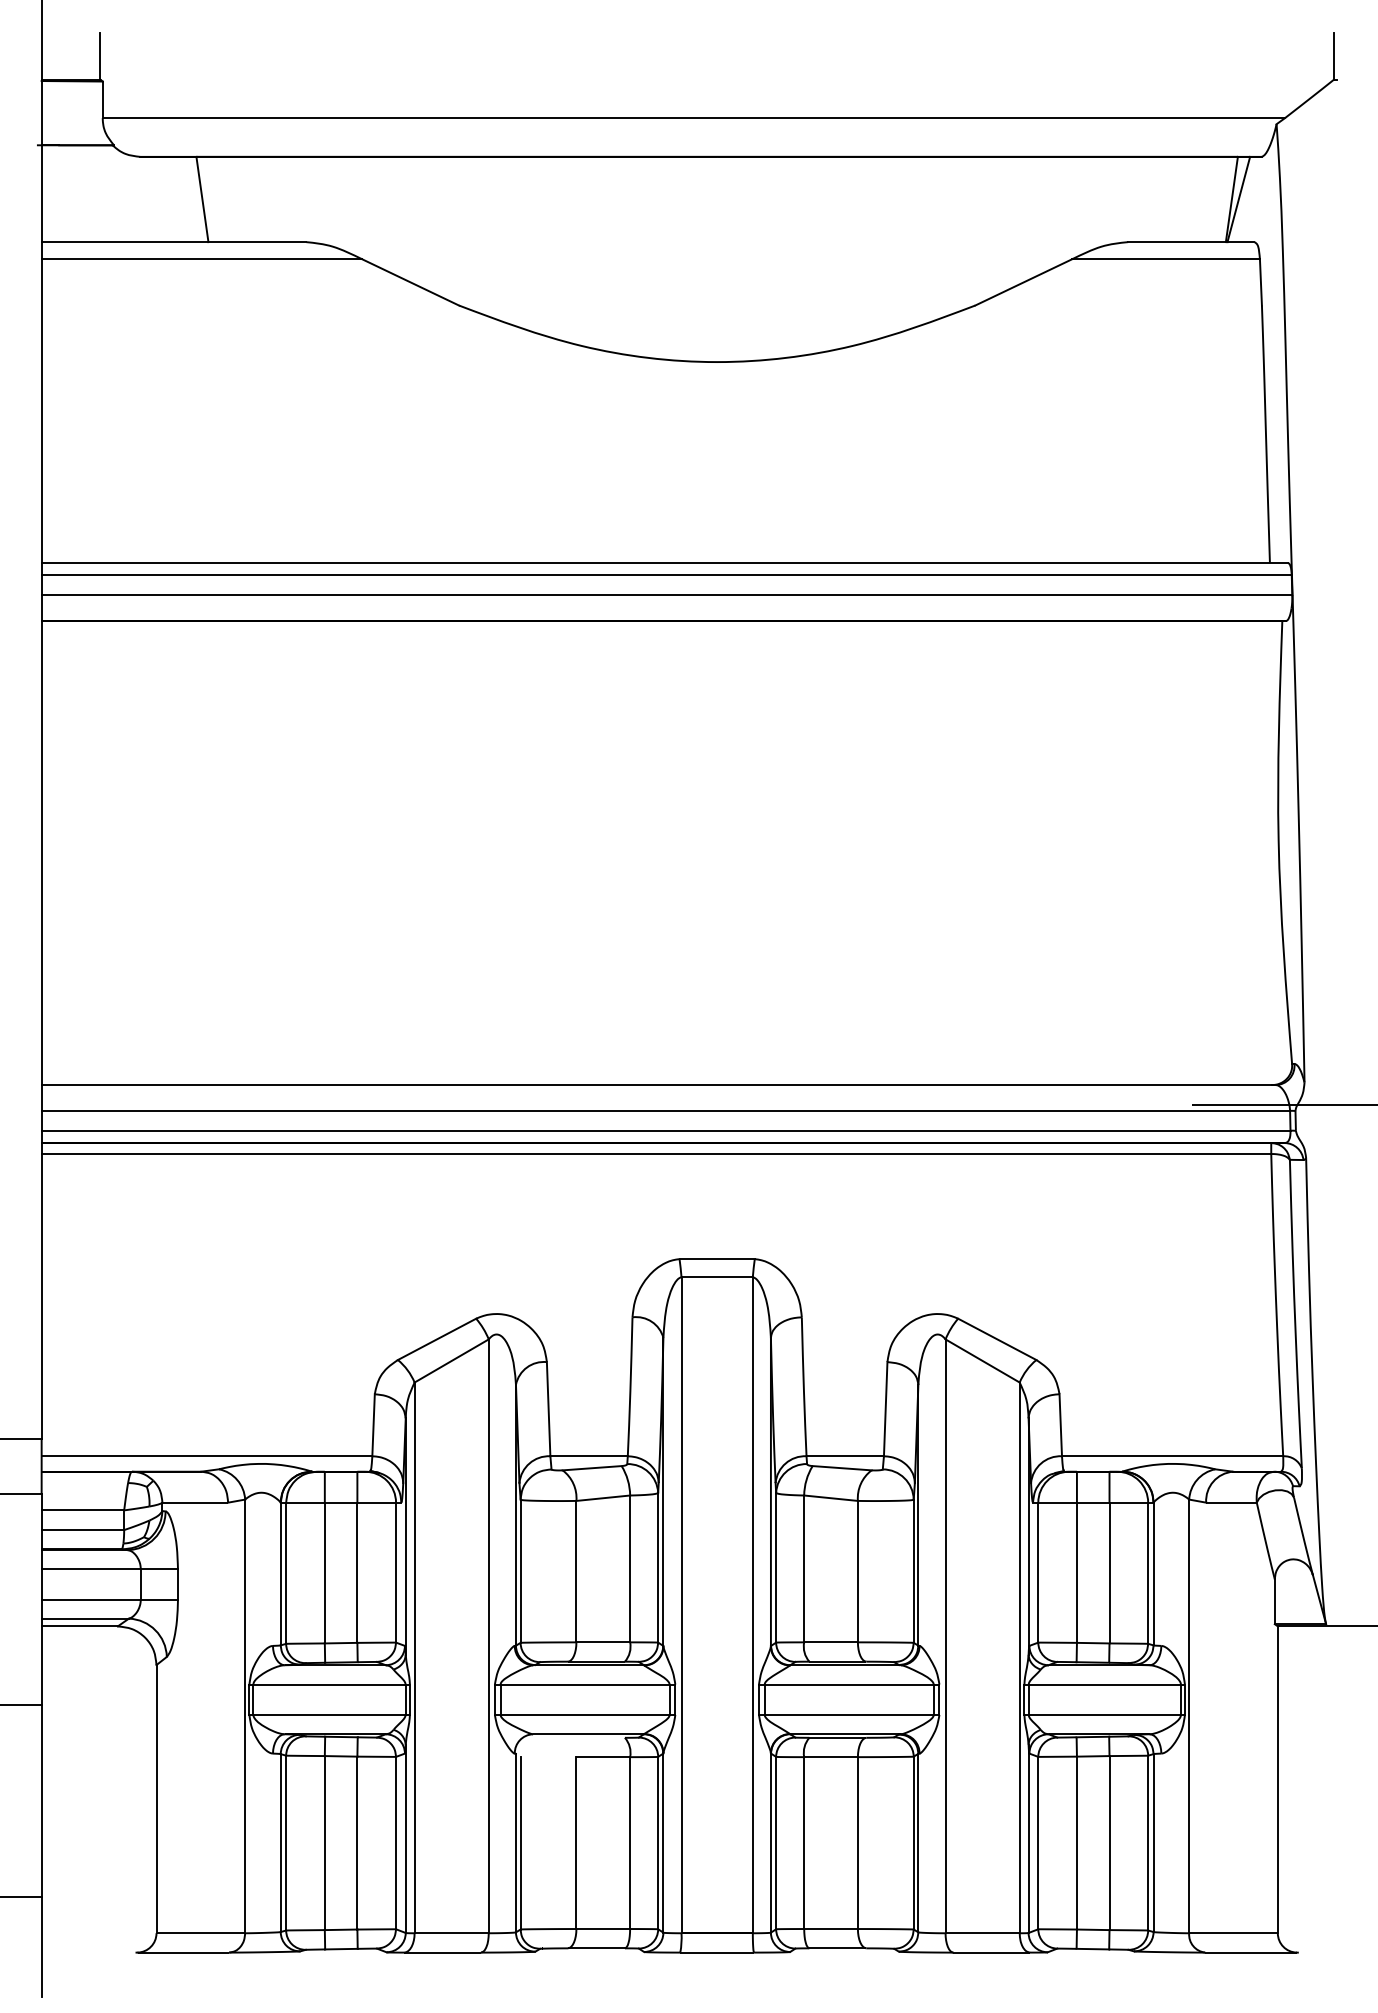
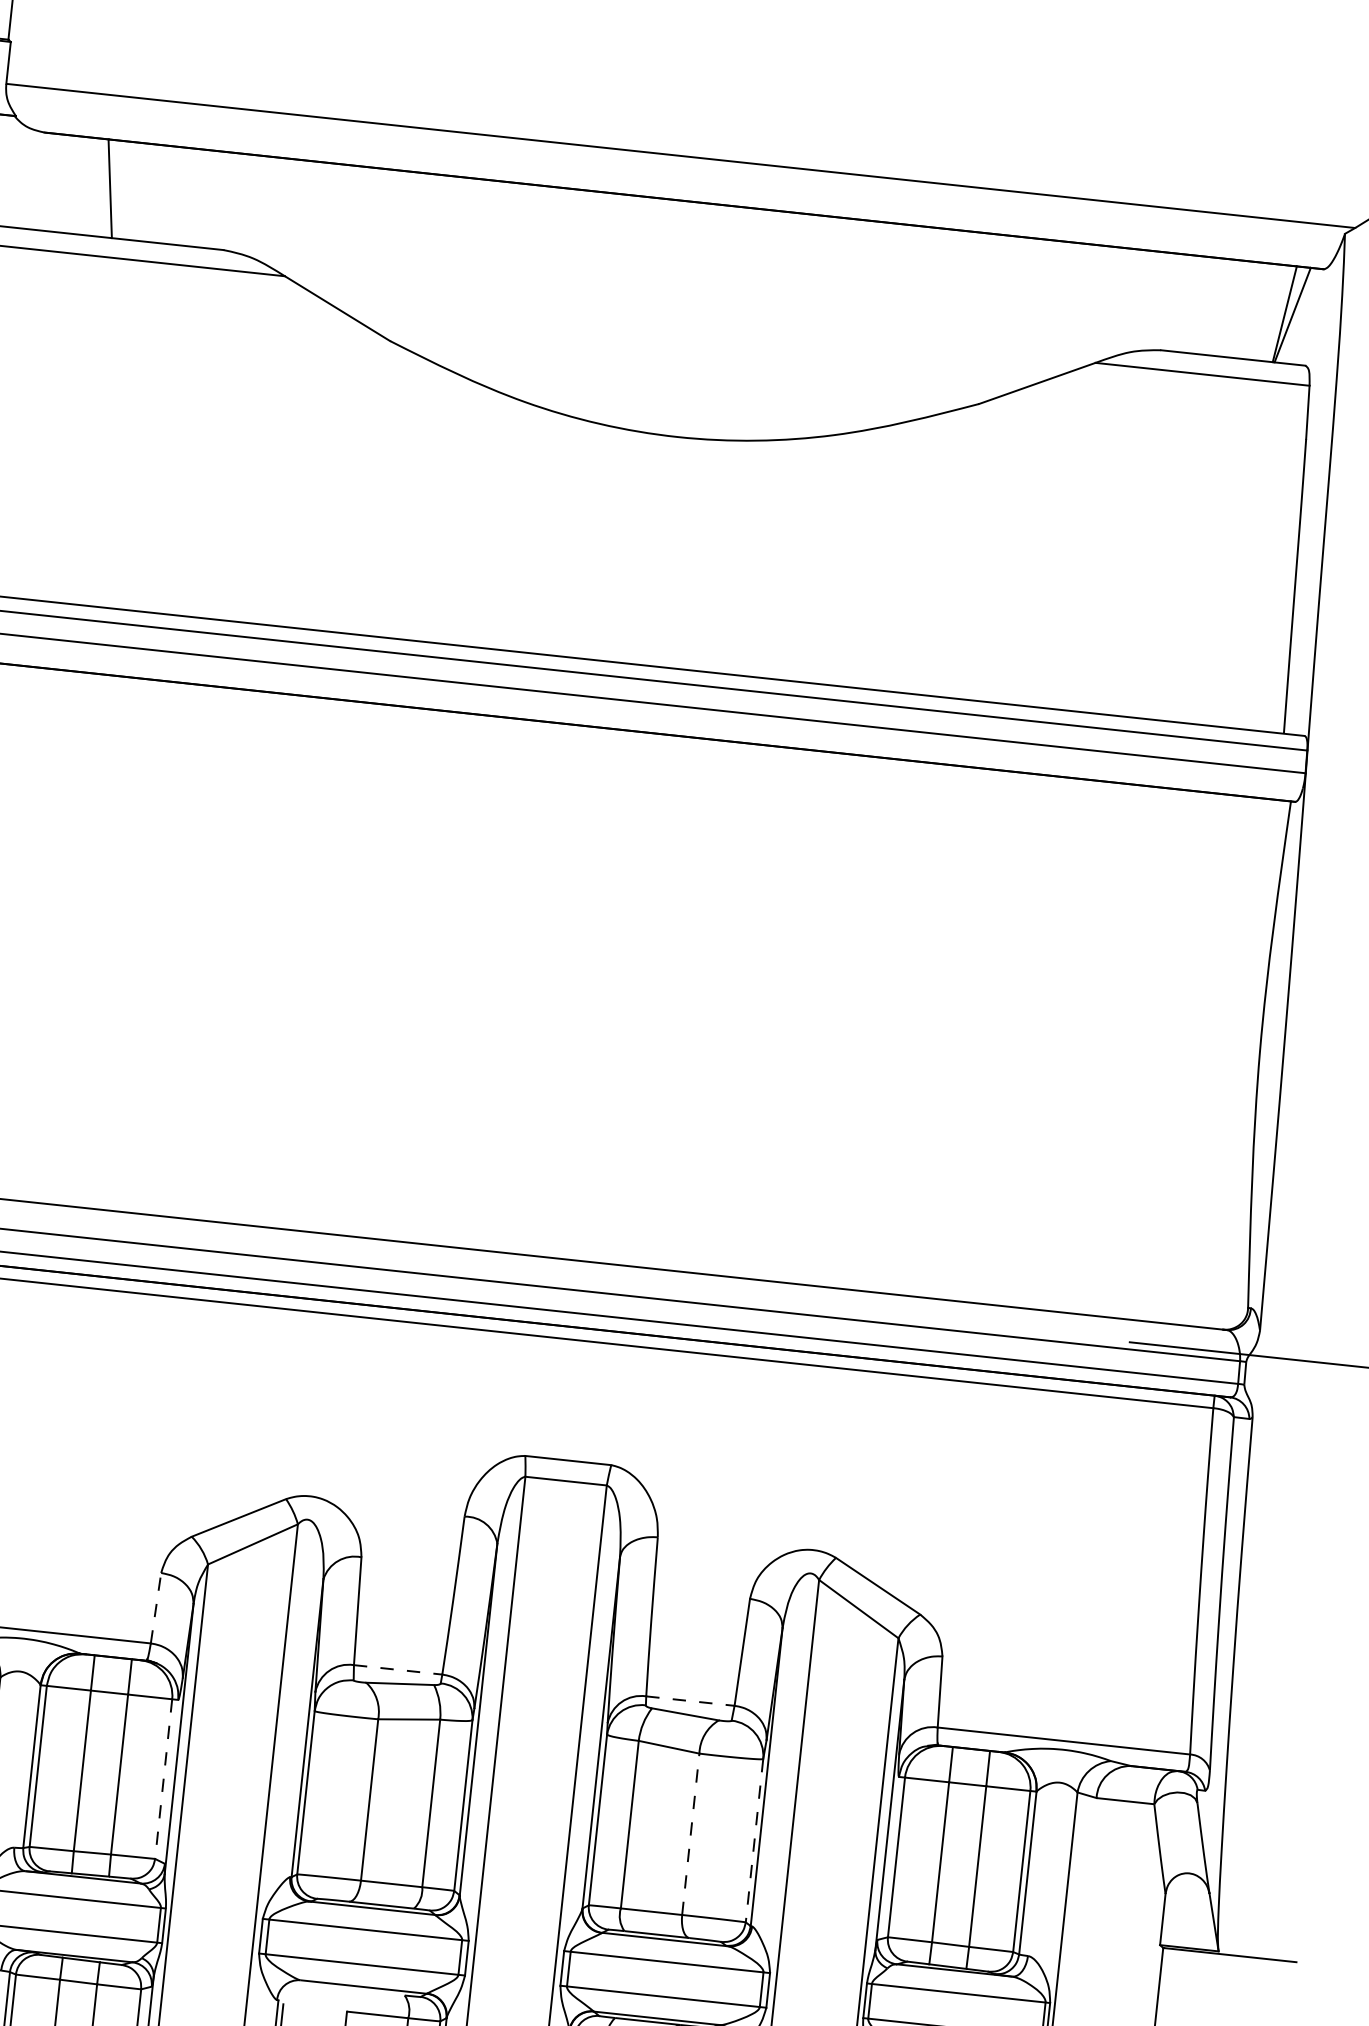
line: (373, 1424) -> (156, 1607), solid -> dashed
line: (589, 1456) -> (398, 1670), solid -> dashed
line: (845, 1456) -> (690, 1701), solid -> dashed
line: (857, 1571) -> (690, 1834), solid -> dashed
line: (913, 1571) -> (754, 1840), solid -> dashed
line: (396, 1572) -> (164, 1779), solid -> dashed

